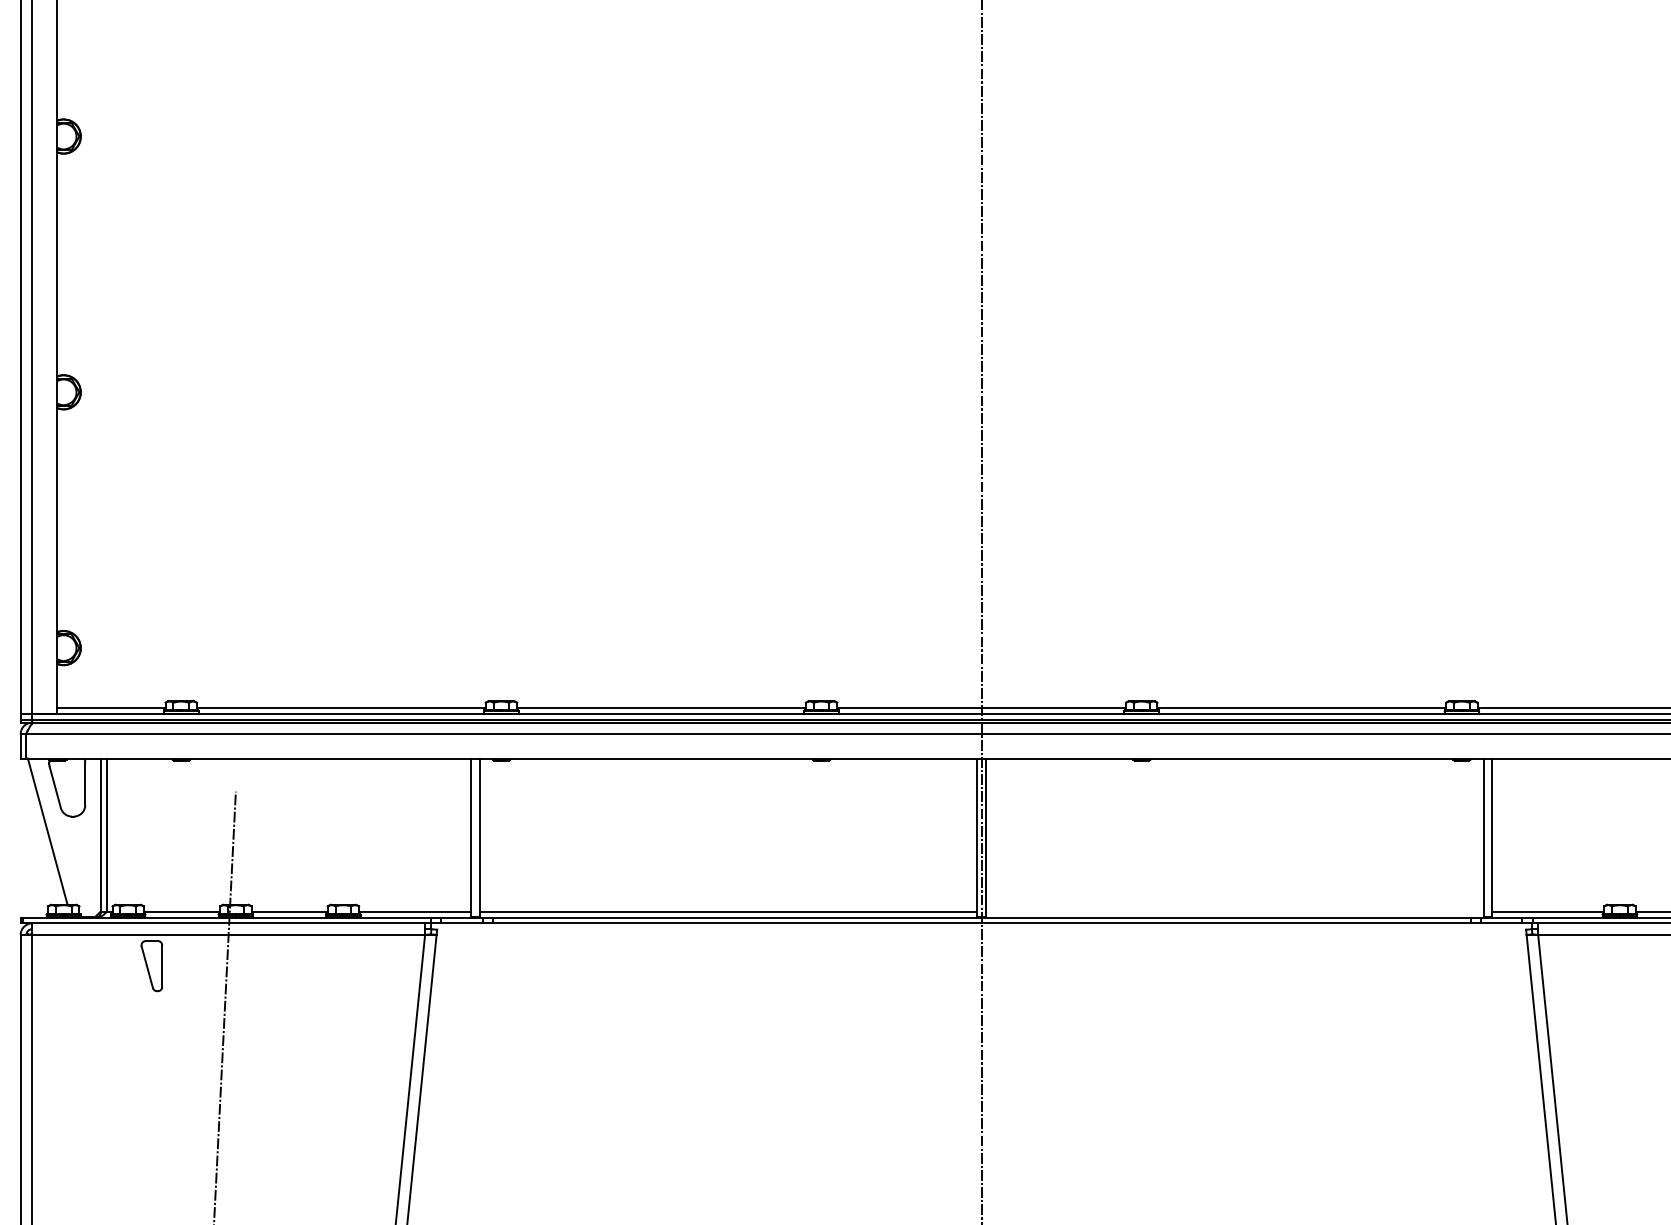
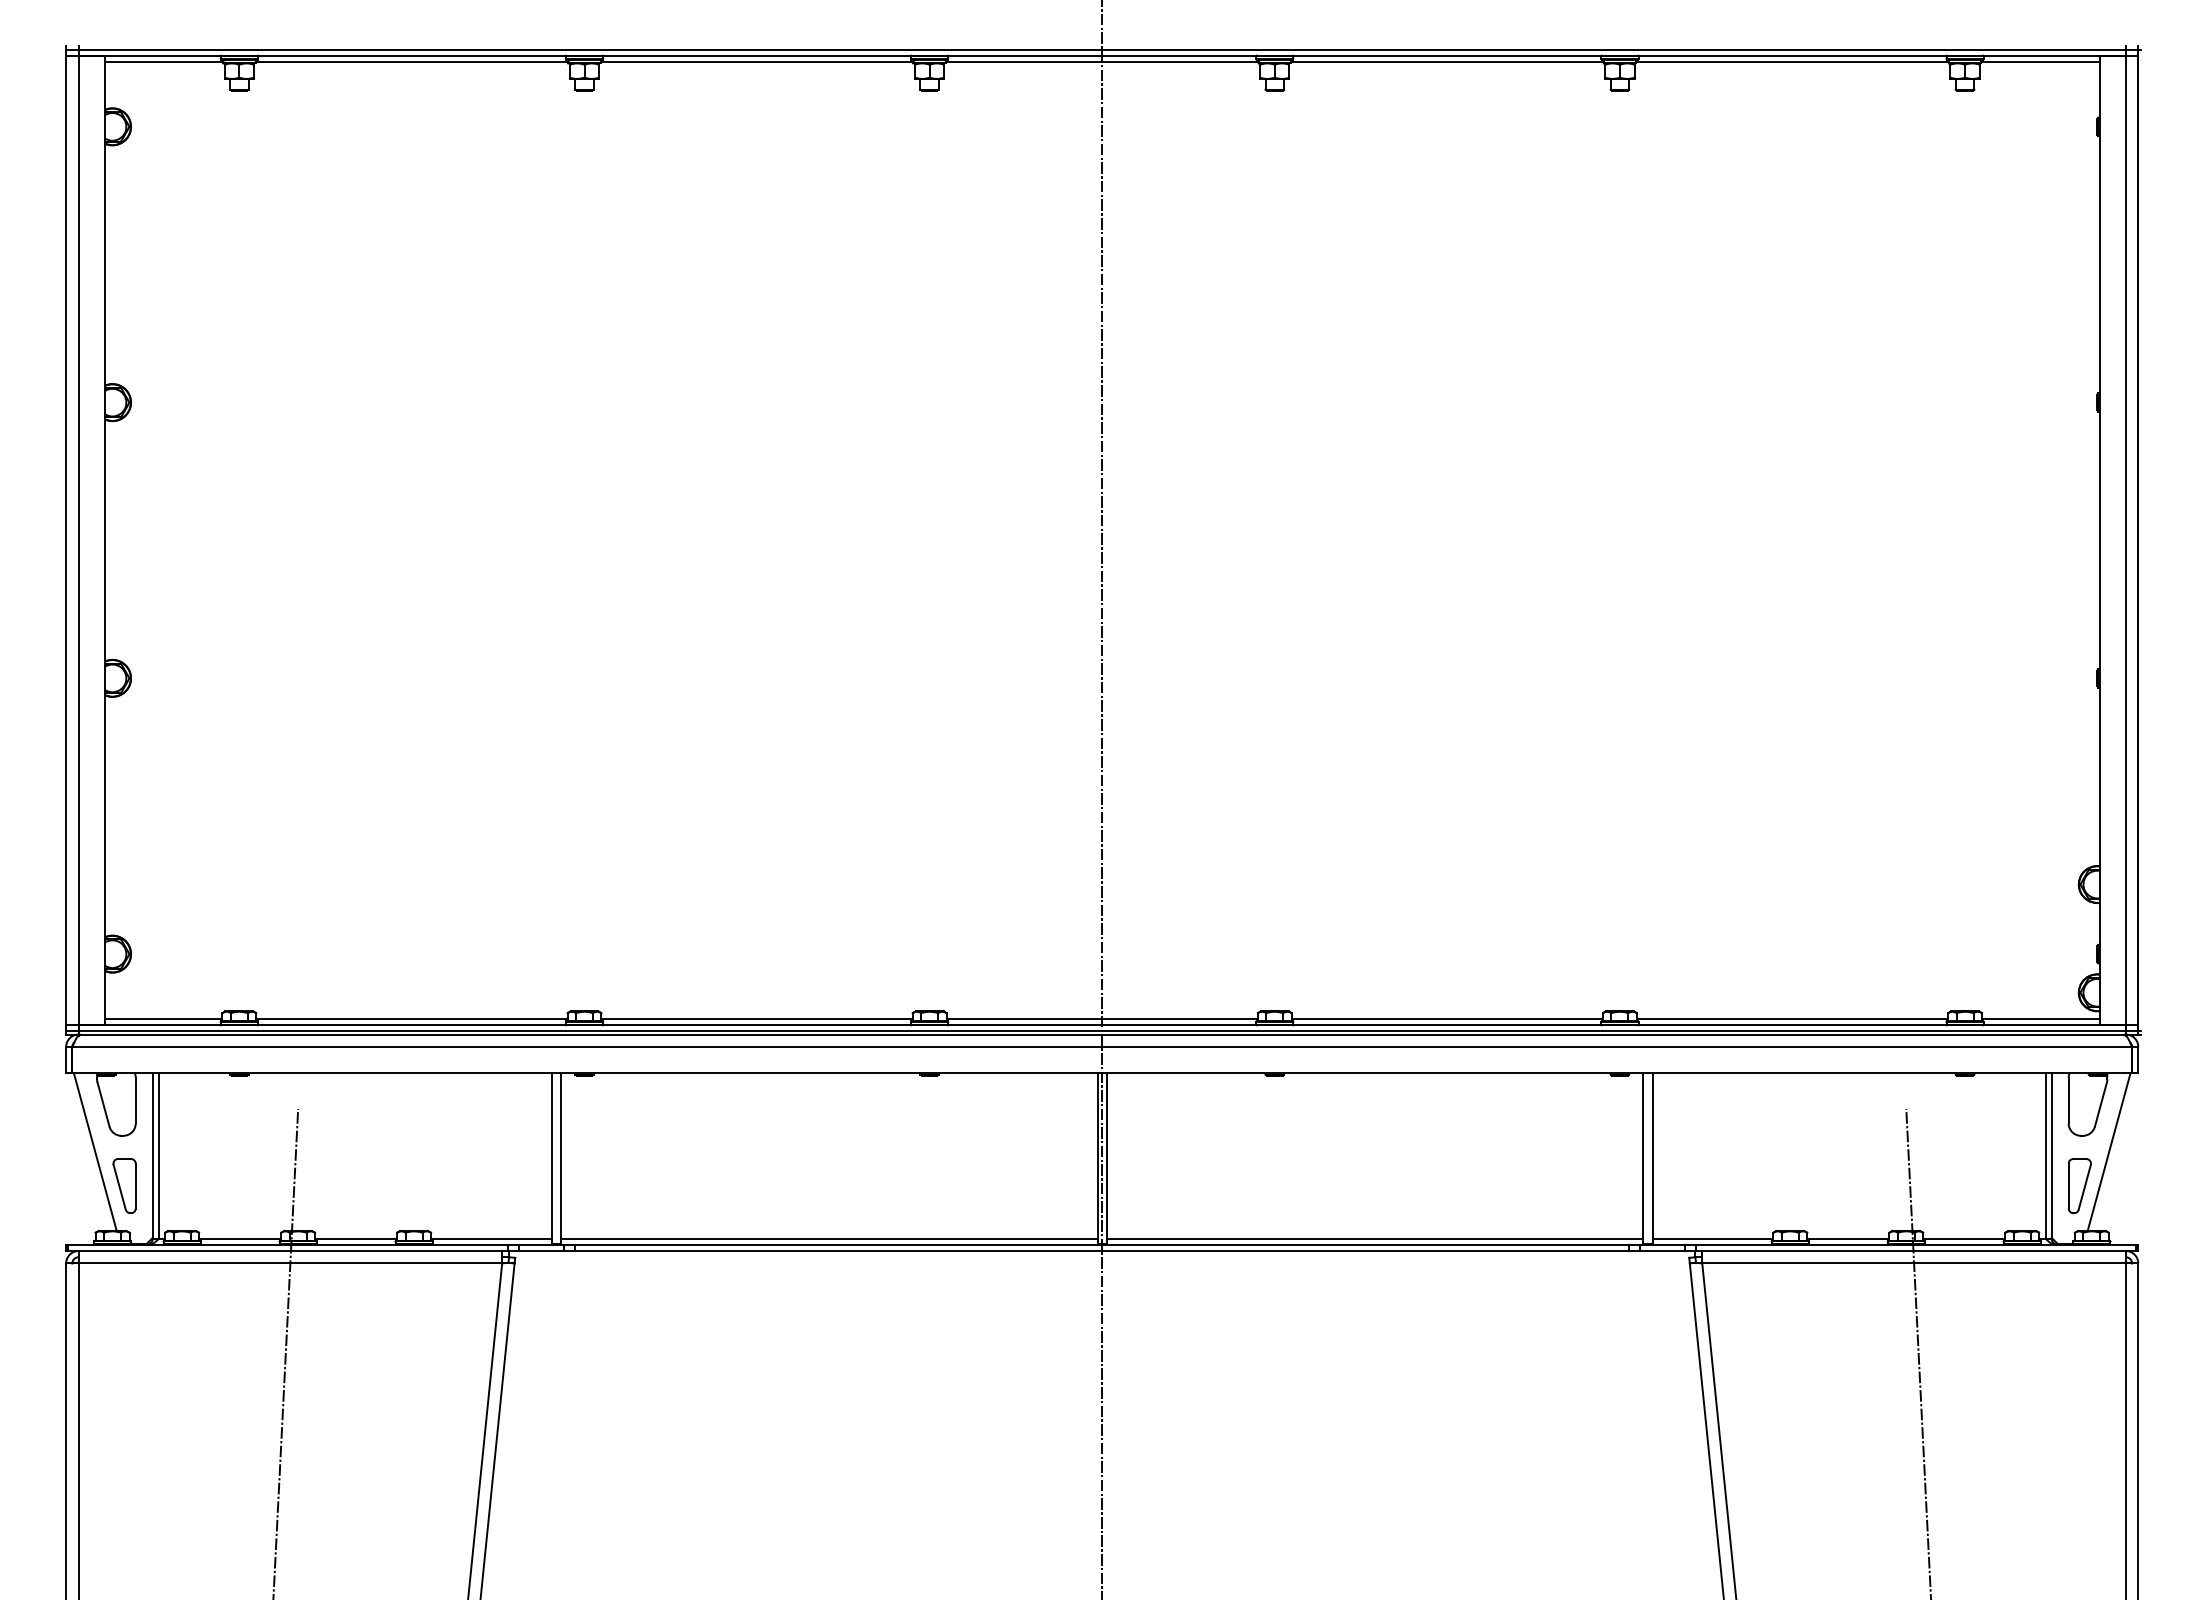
line: (1234, 911) -> (1374, 1238), added
part: (151, 965) -> (124, 1185), moved

